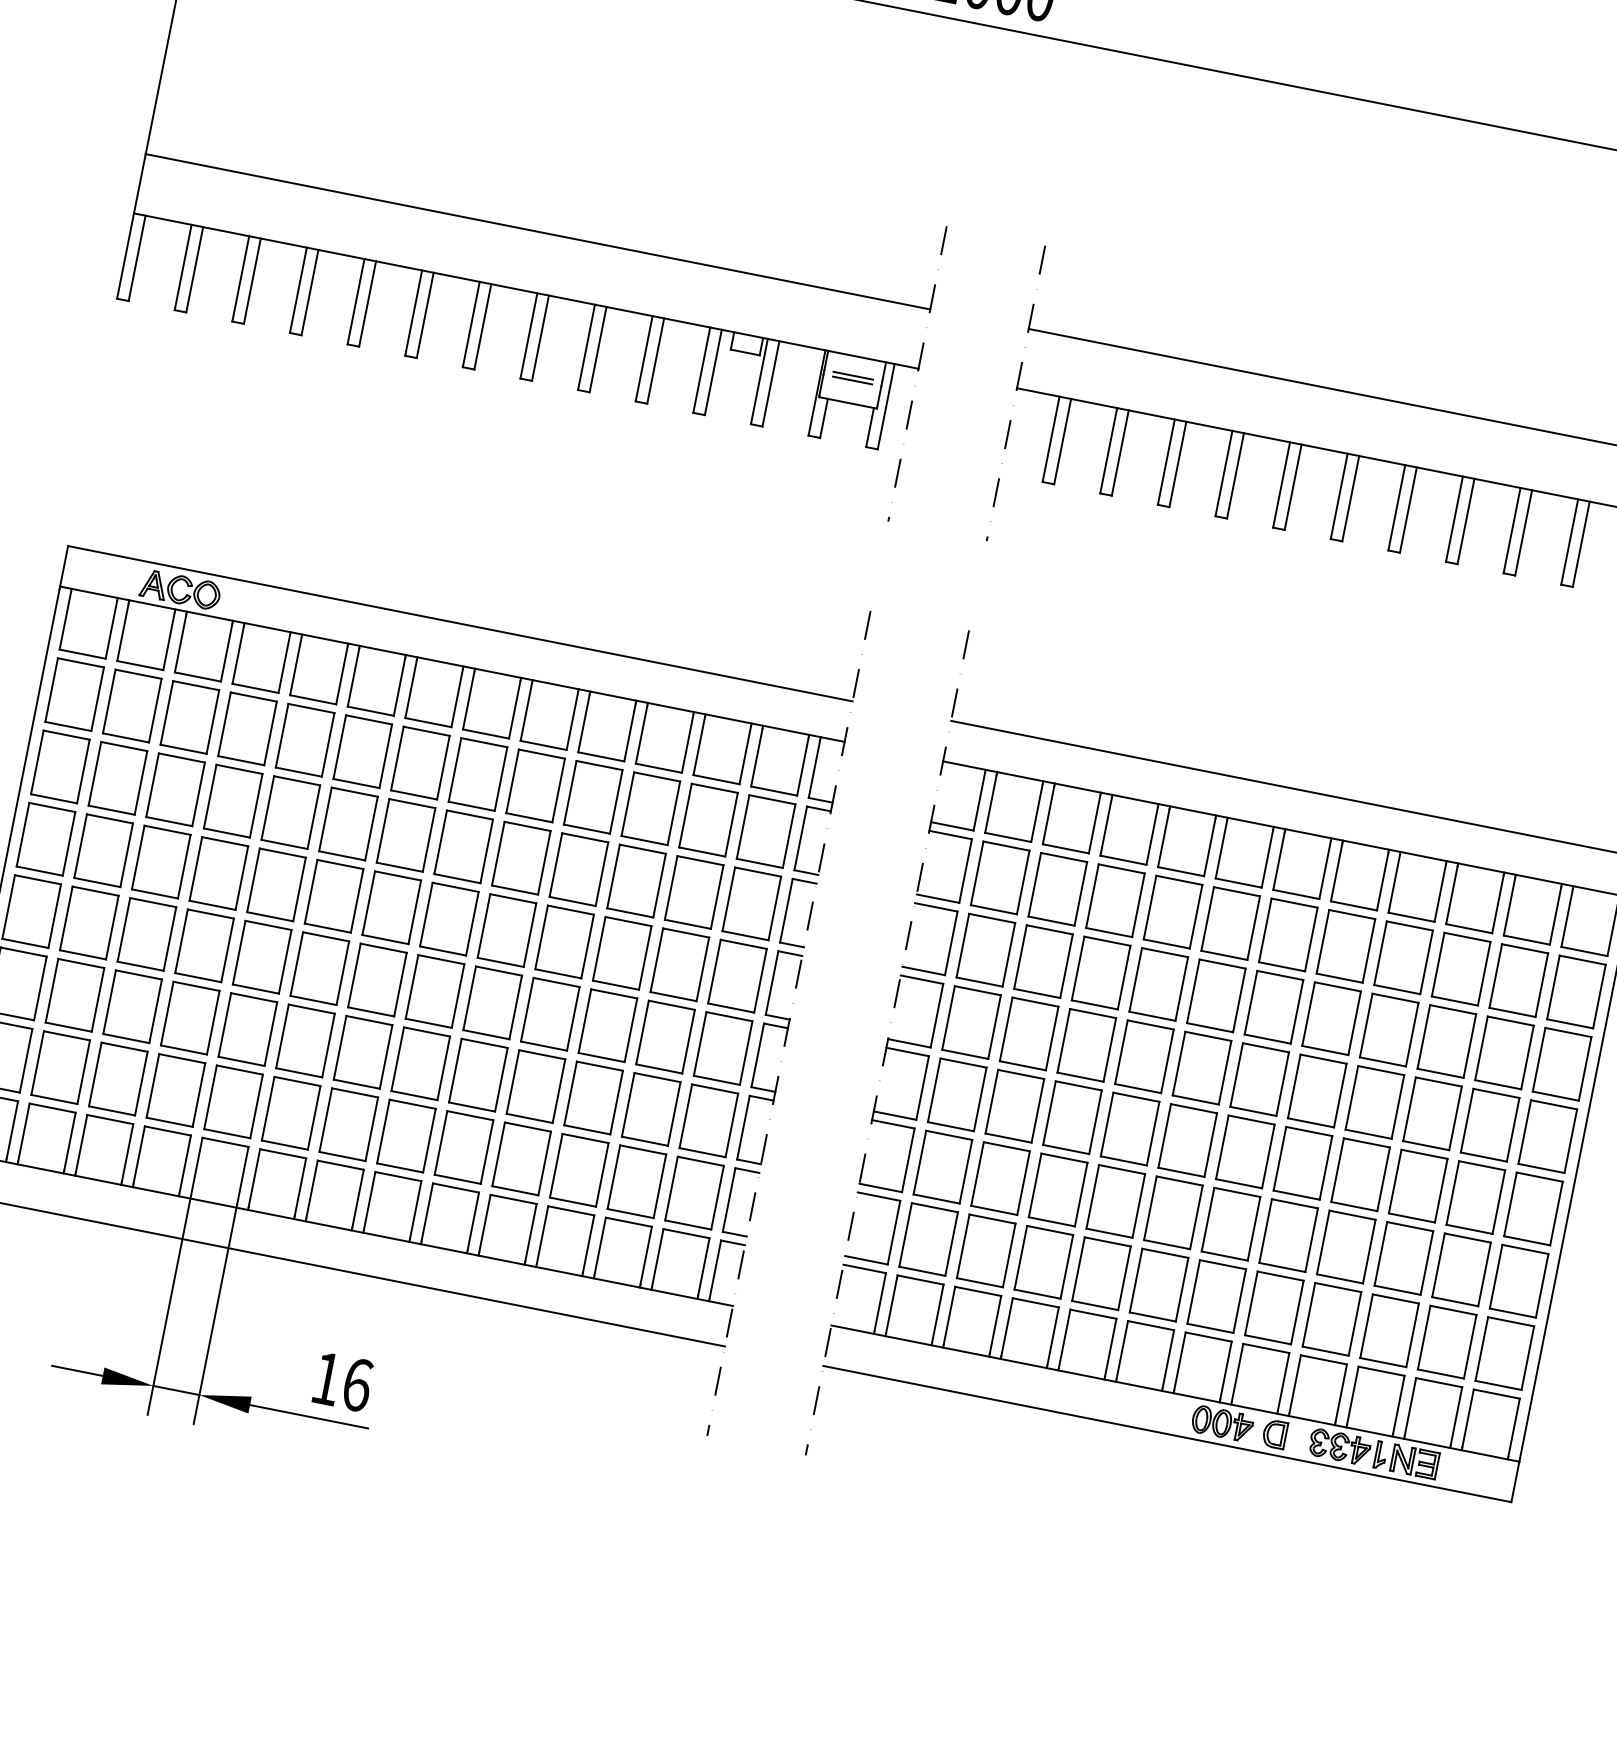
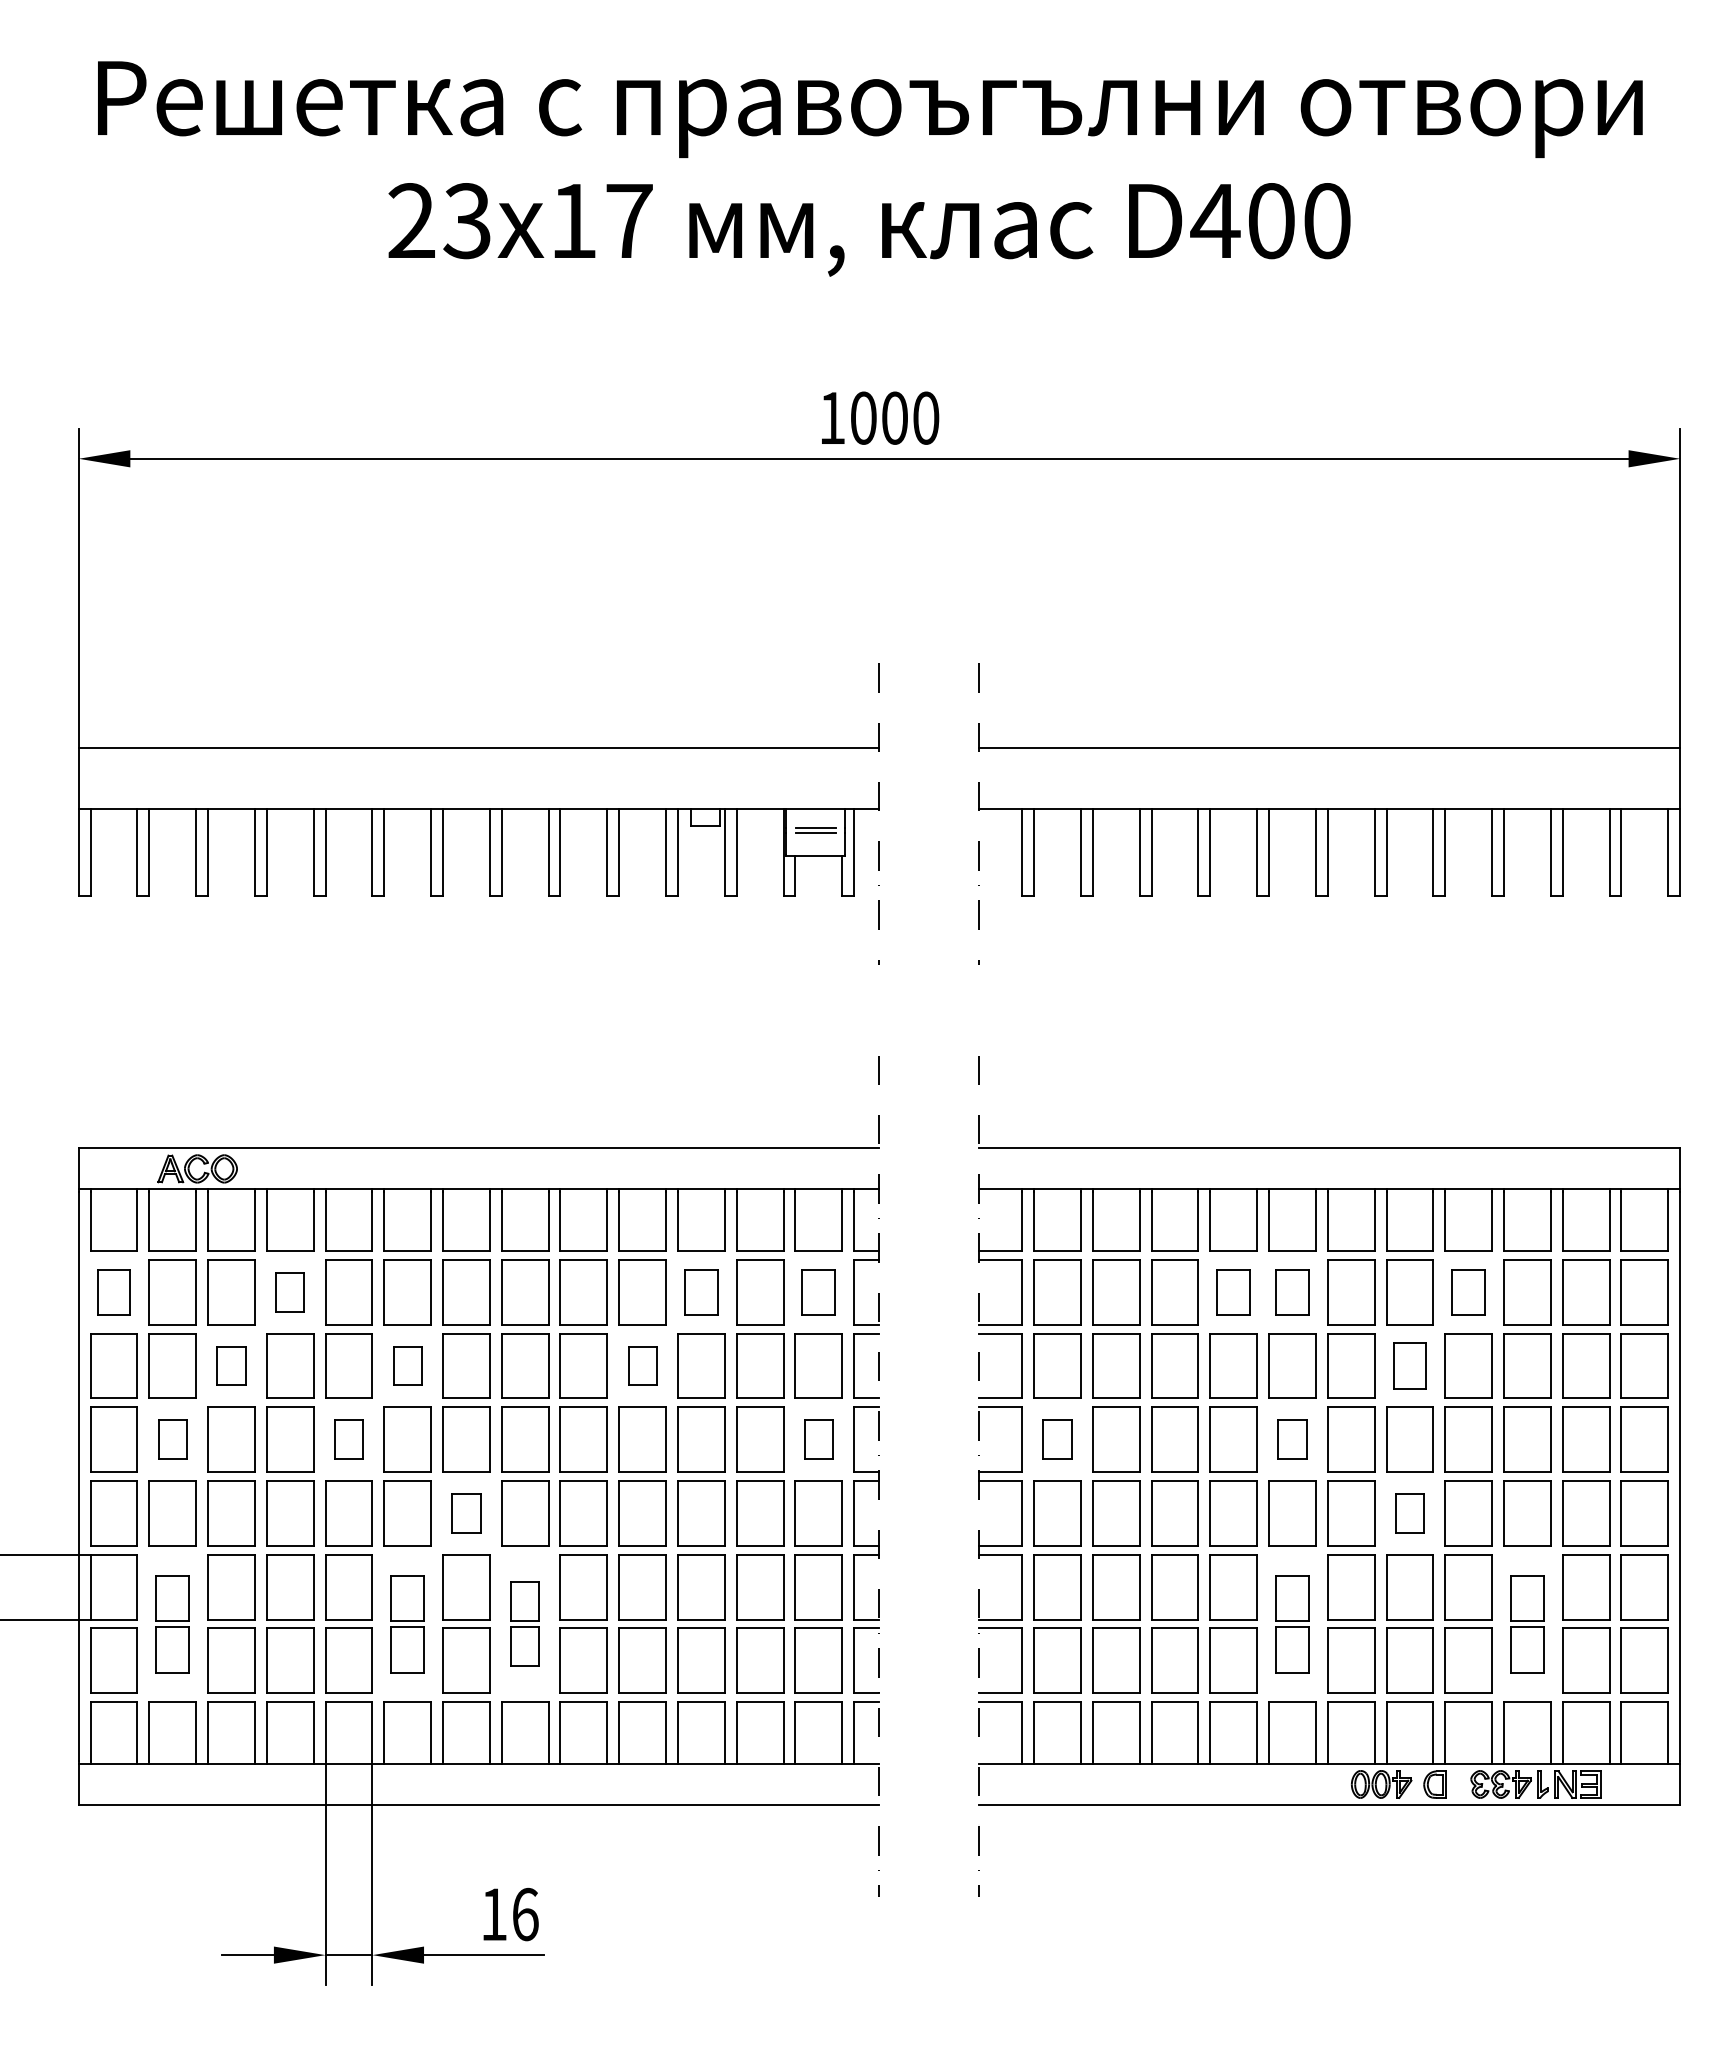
part: (74, 694) -> (113, 1292), size x0.7
part: (247, 729) -> (290, 1292), size x0.6
part: (175, 789) -> (231, 1365), size x0.6
part: (650, 808) -> (701, 1292), size x0.7
part: (348, 823) -> (407, 1365), size x0.6
part: (765, 831) -> (818, 1292), size x0.7
part: (103, 850) -> (172, 1439), size x0.6
part: (578, 869) -> (642, 1365), size x0.6
part: (276, 884) -> (348, 1439), size x0.6
part: (1172, 912) -> (1233, 1292), size x0.7
part: (1230, 923) -> (1292, 1292), size x0.7
part: (1403, 957) -> (1468, 1292), size x0.7
part: (737, 975) -> (818, 1439), size x0.6
part: (377, 980) -> (466, 1513), size x0.6
part: (1331, 1018) -> (1409, 1365), size x0.7
part: (971, 1022) -> (1057, 1439), size x0.6
part: (67, 1030) -> (172, 1623), size x0.7
part: (1202, 1067) -> (1292, 1439), size x0.6
part: (298, 1076) -> (407, 1623), size x0.7
part: (413, 1099) -> (525, 1623), size x0.6
part: (1302, 1163) -> (1409, 1513), size x0.6
part: (1166, 1248) -> (1292, 1623), size x0.7
part: (1396, 1294) -> (1527, 1623), size x0.7

